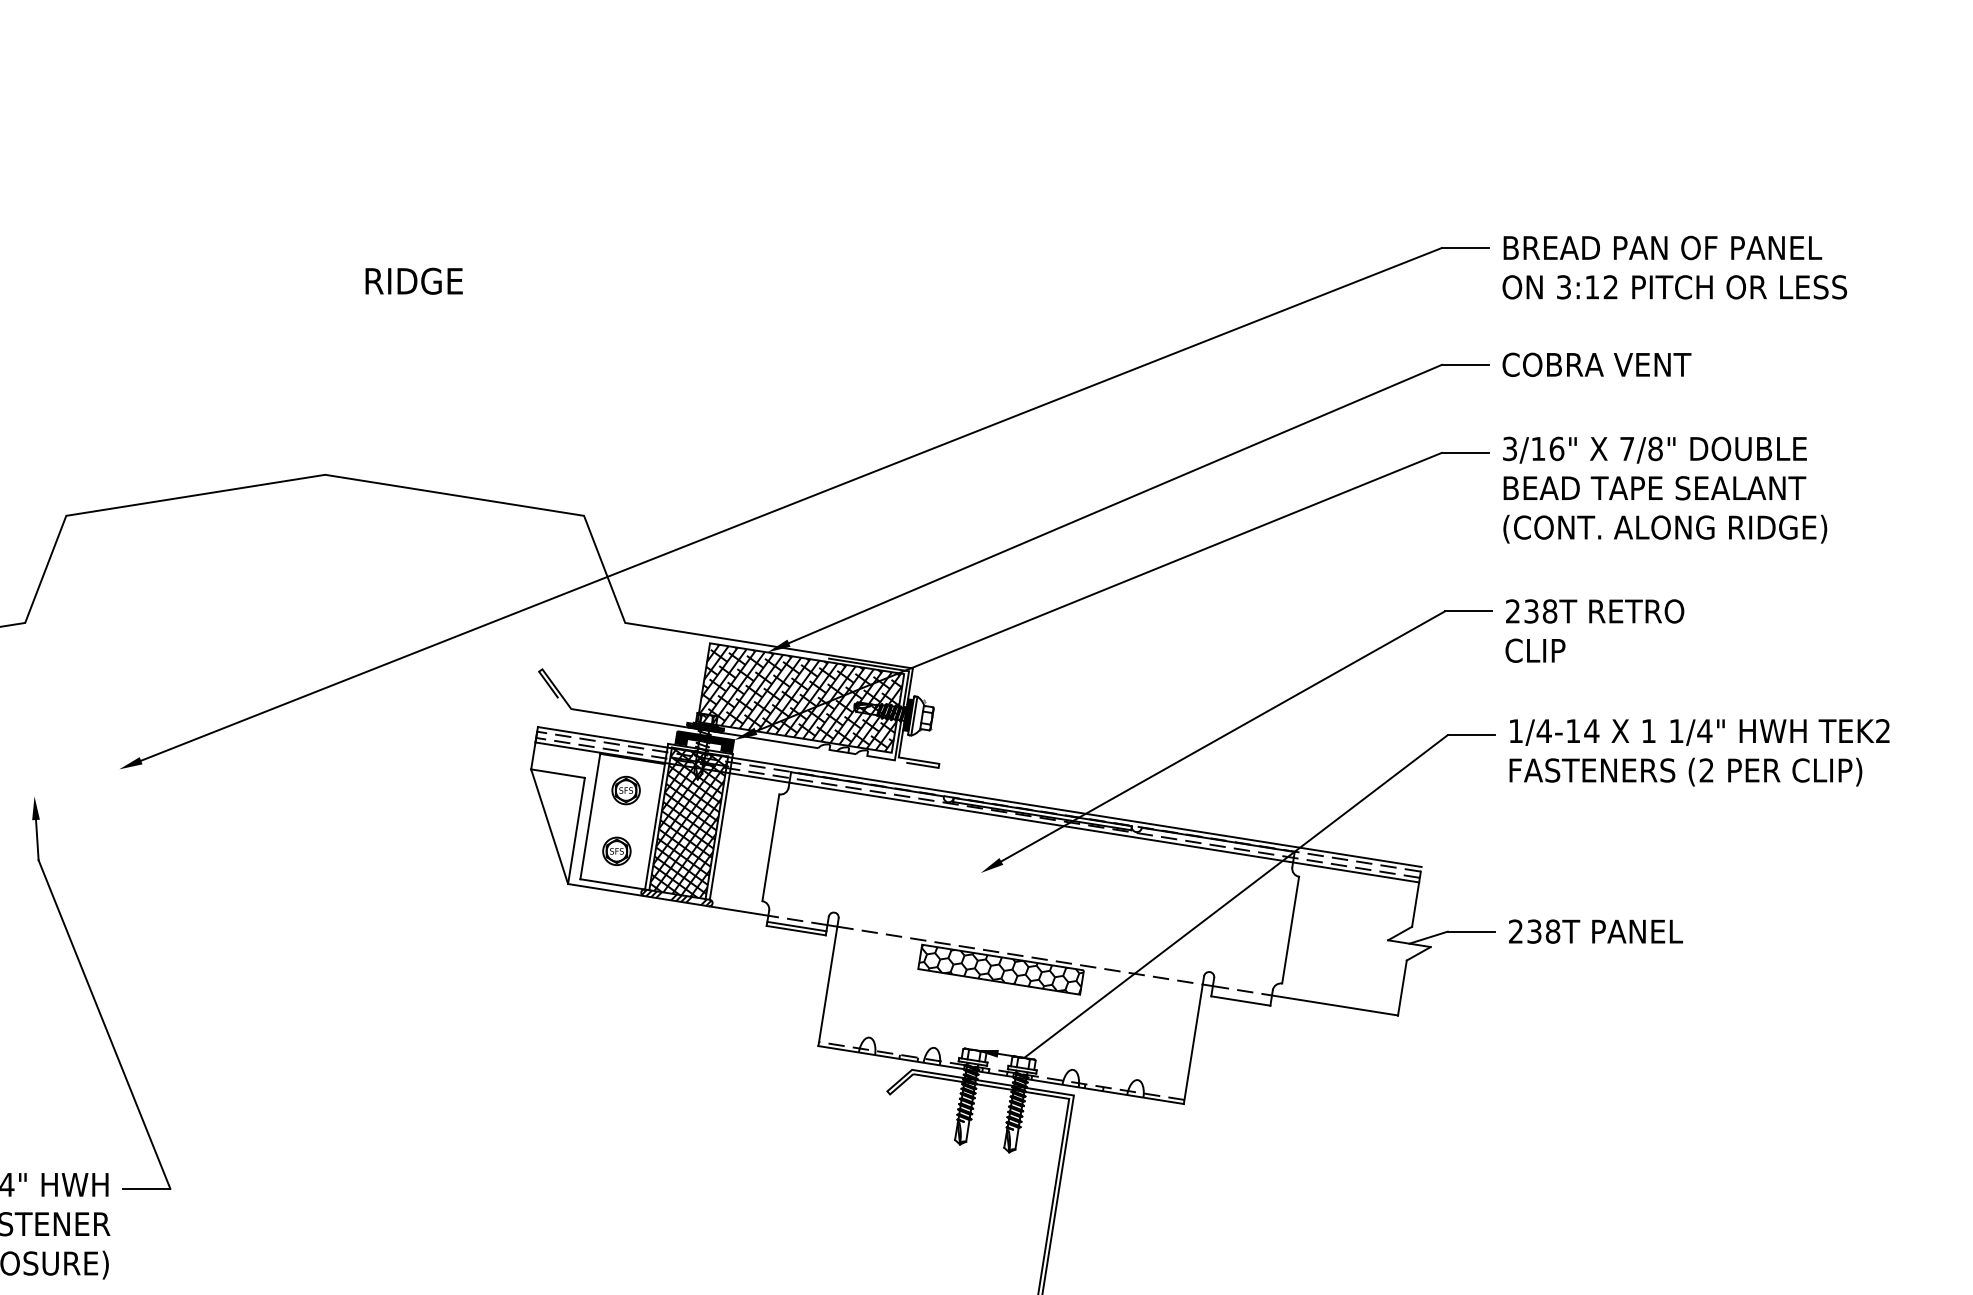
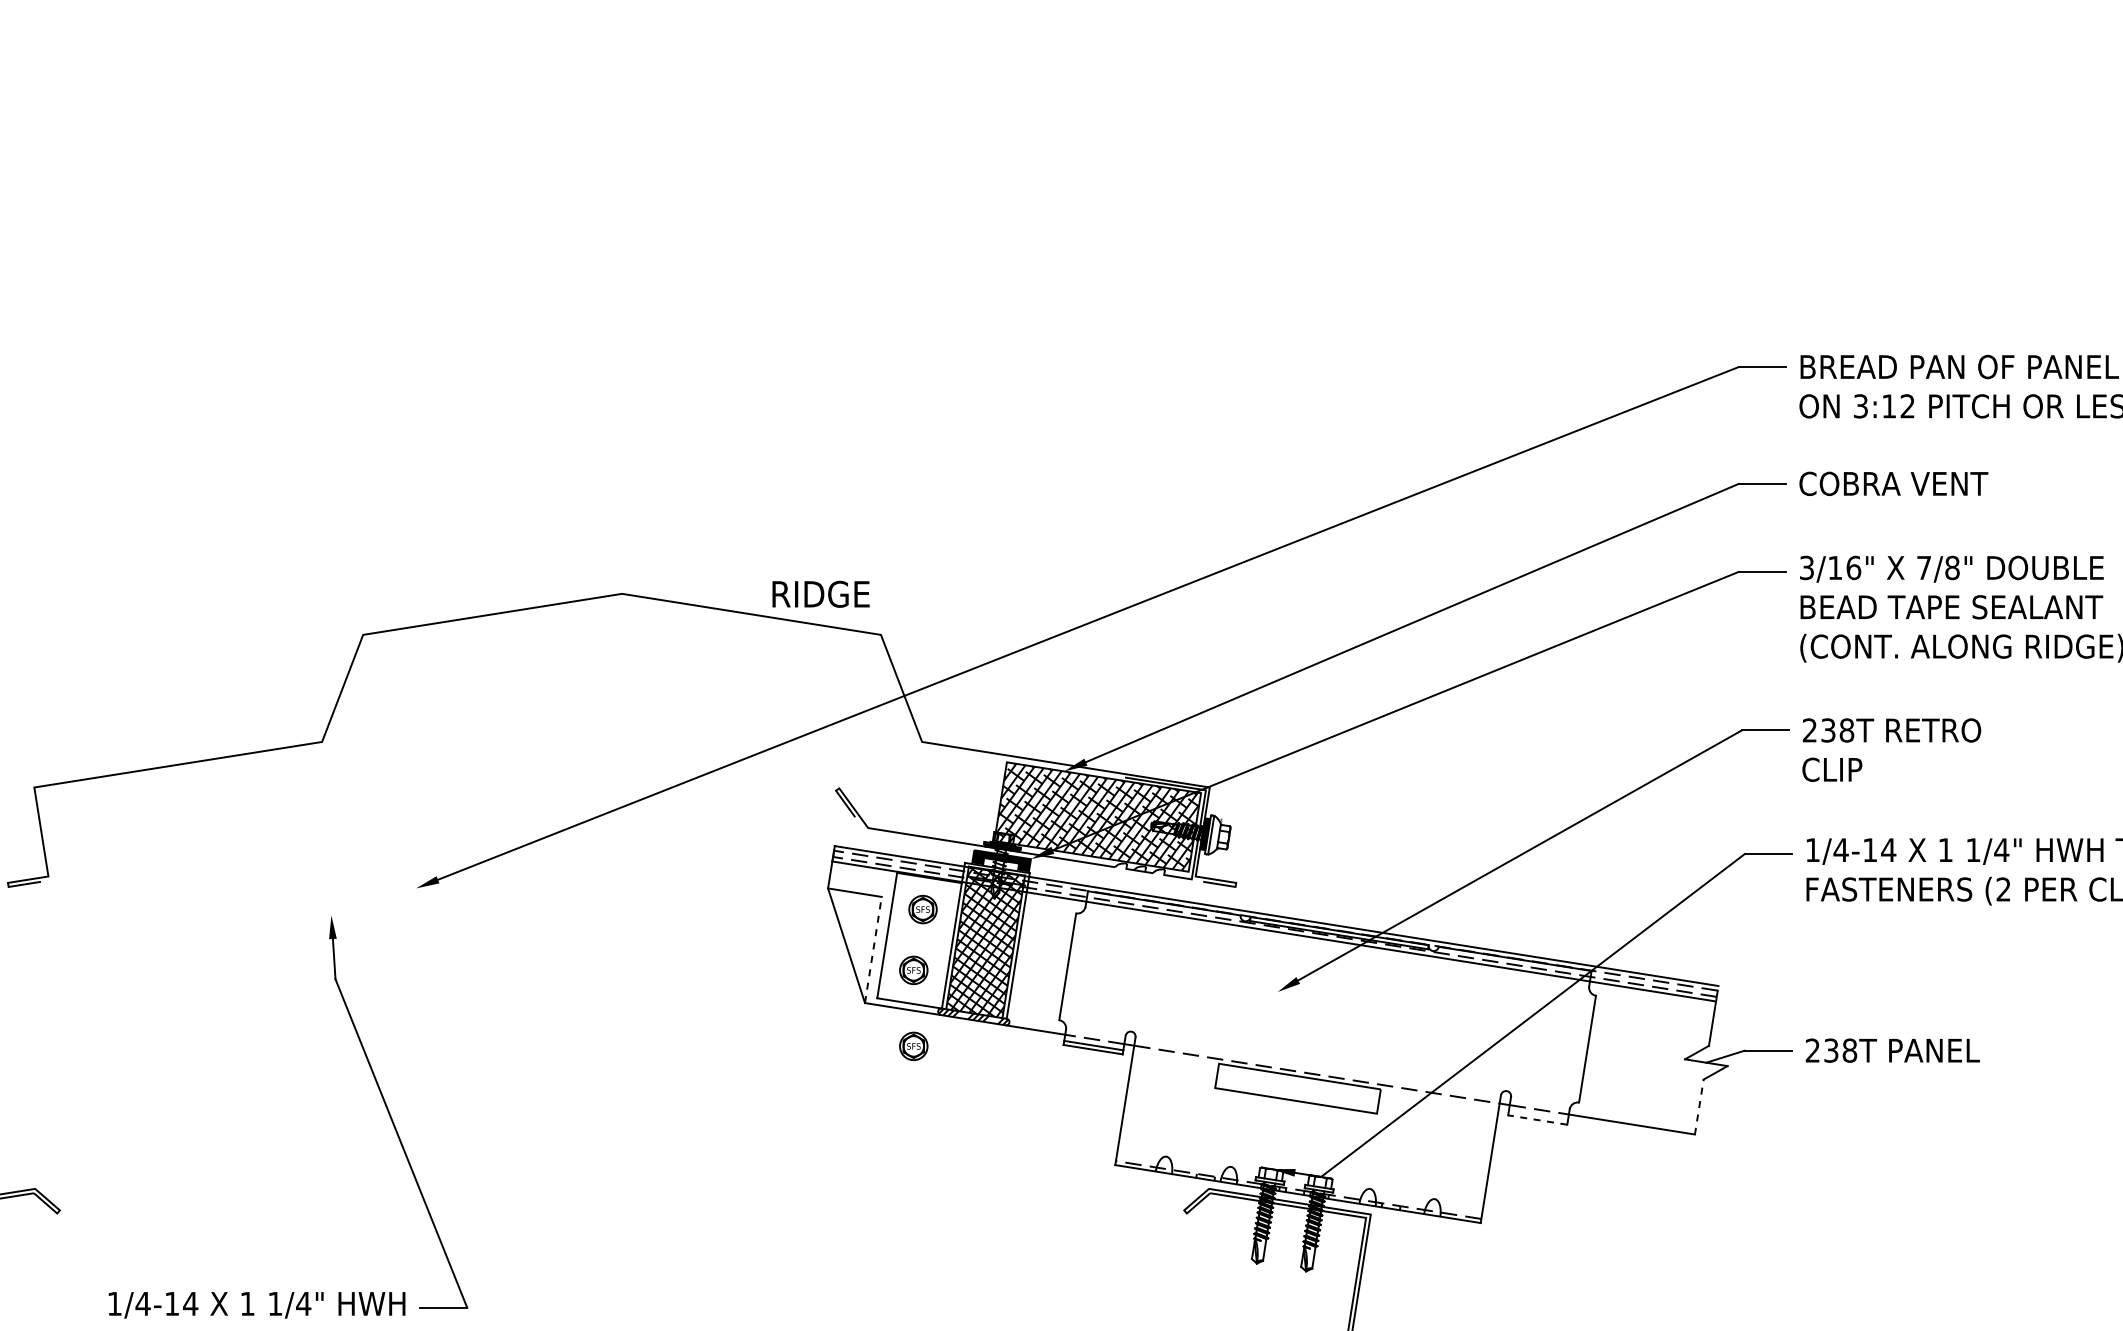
text: (413, 280) -> (820, 593), moved
line: (576, 831) -> (873, 950), solid -> dashed
part: (616, 927) -> (913, 1046), added
hatch: (1001, 969) -> (1298, 1088), removed
line: (1402, 988) -> (1699, 1107), solid -> dashed
line: (1240, 1001) -> (1537, 1120), solid -> dashed

